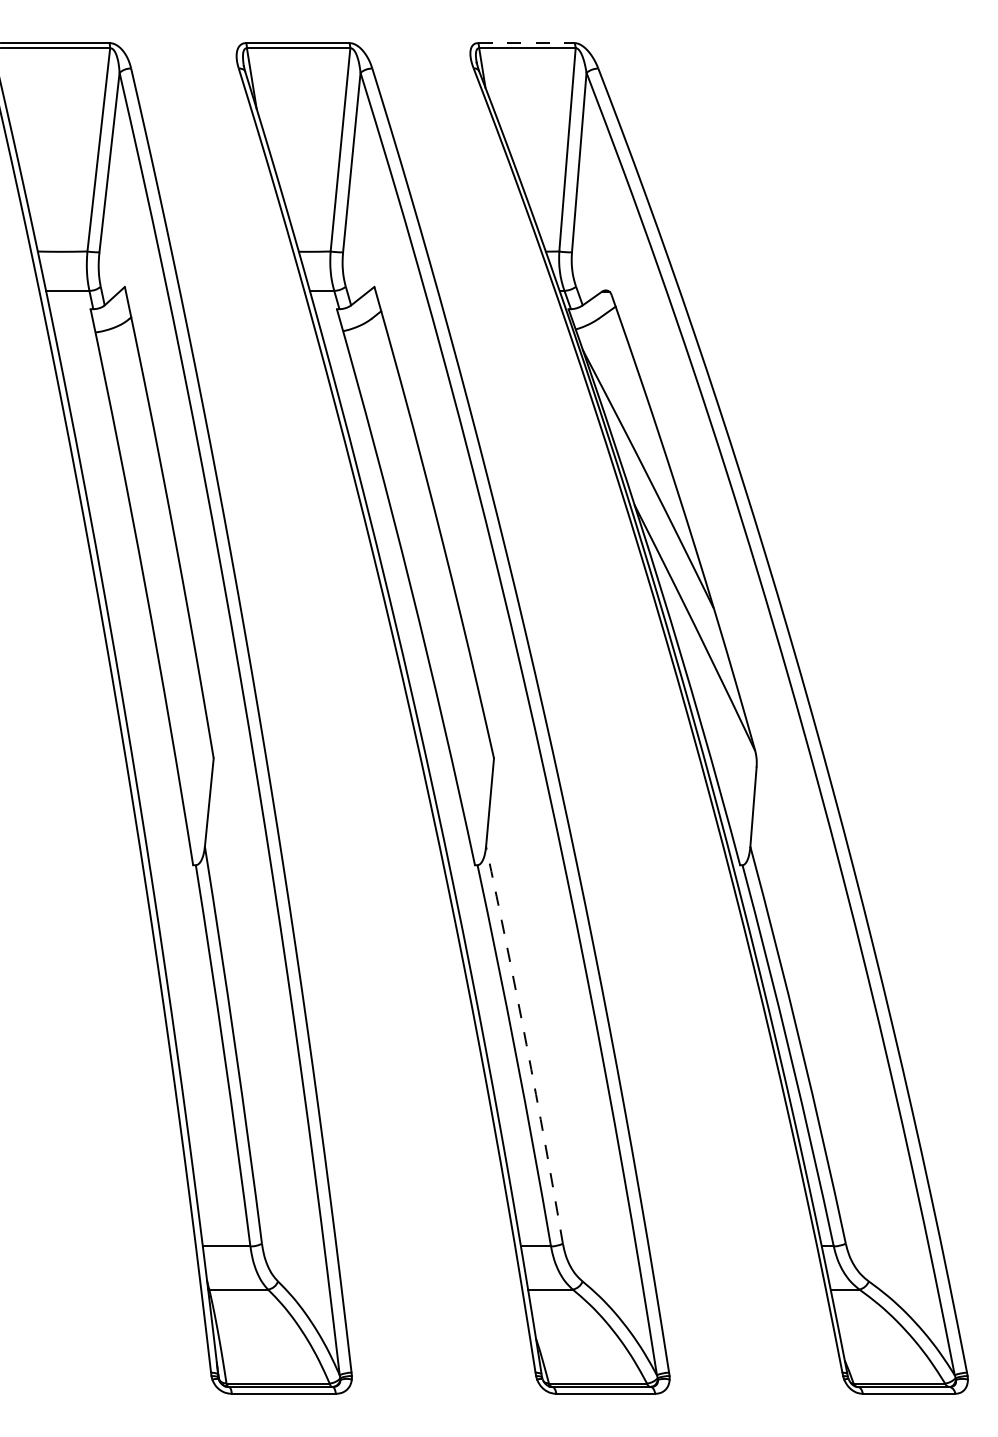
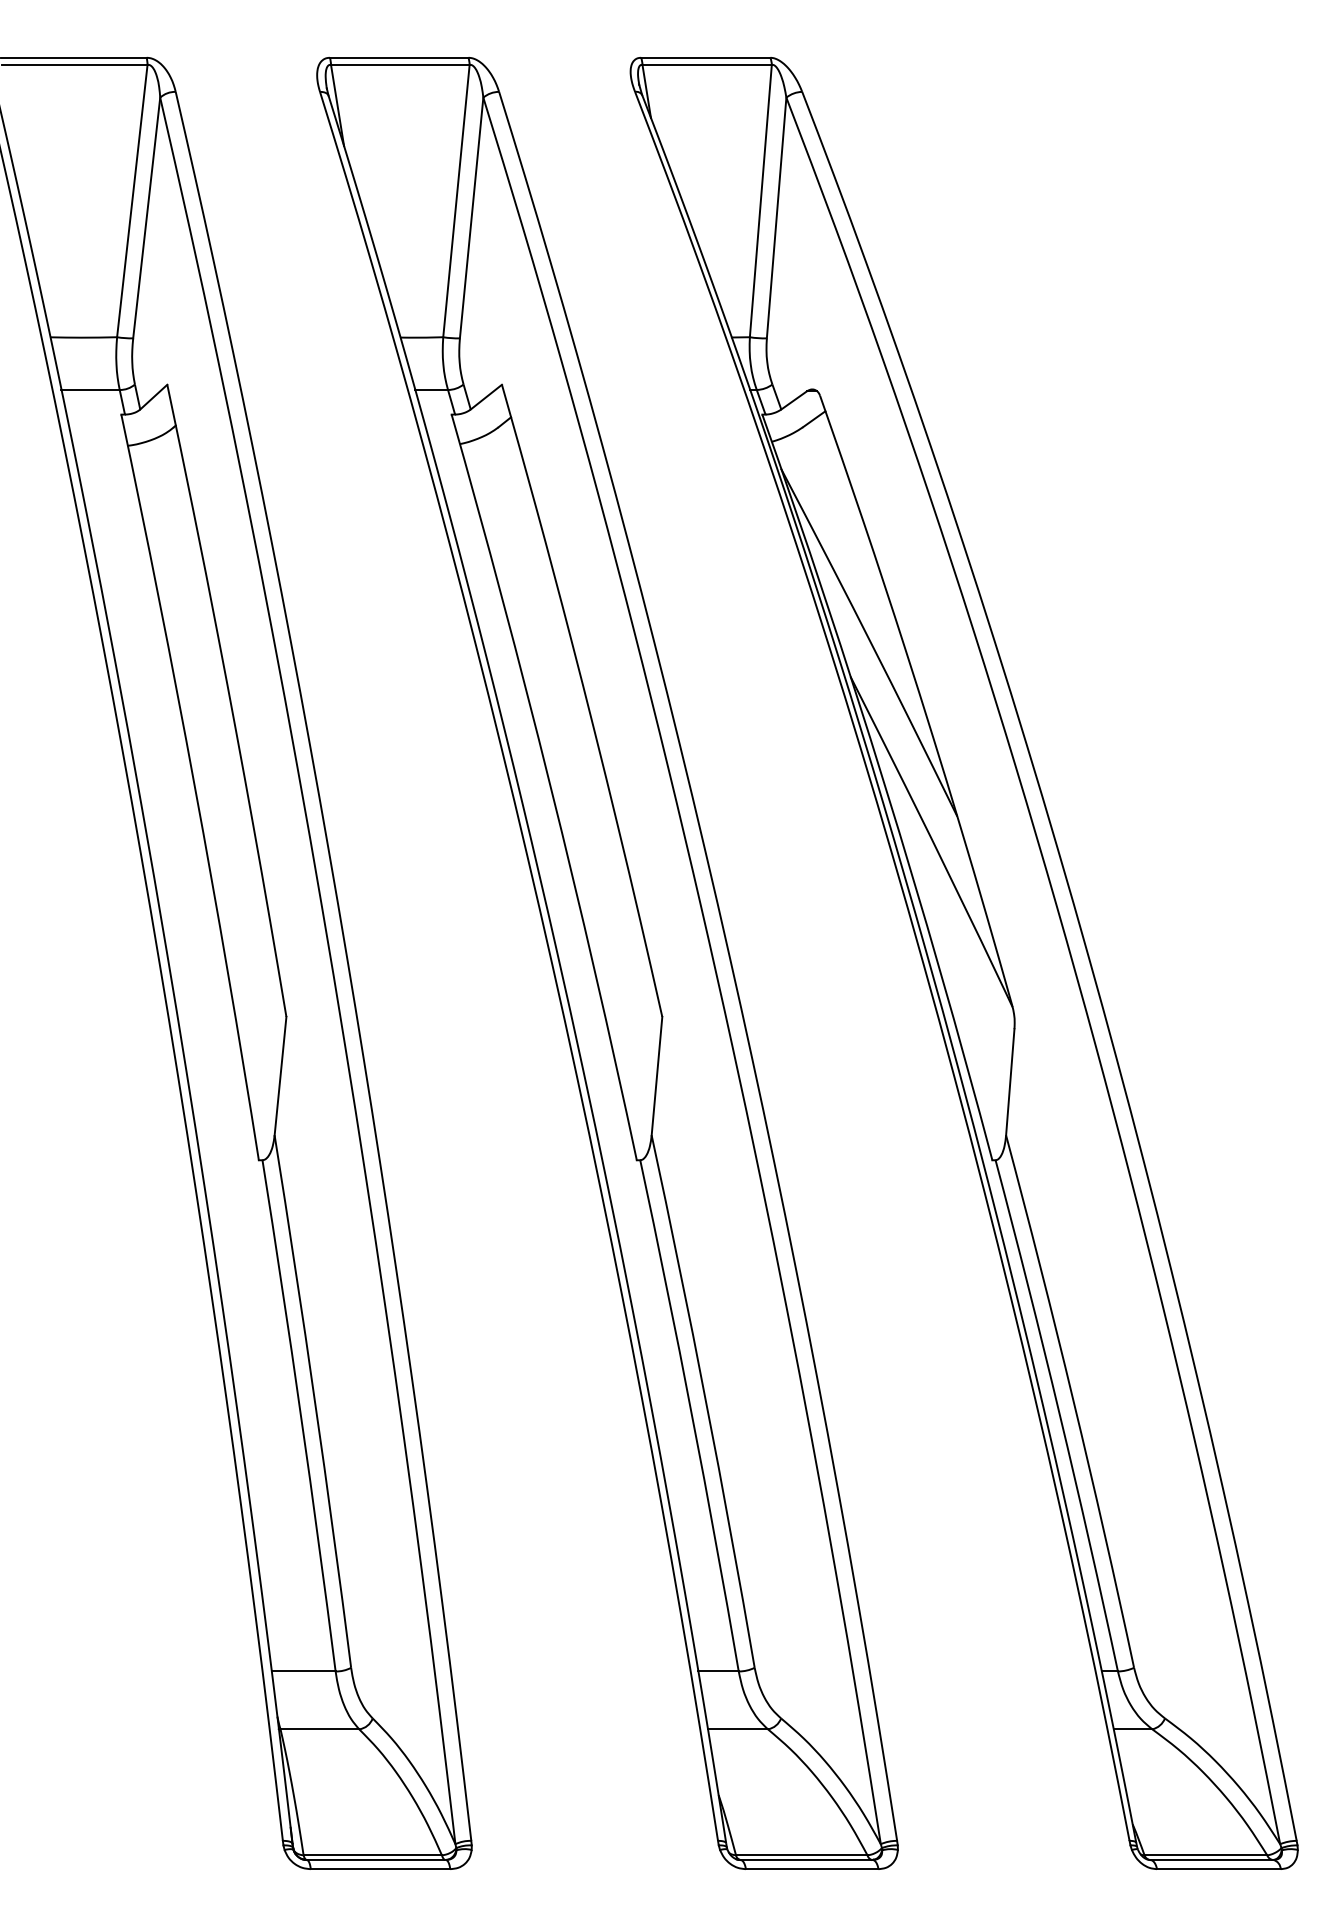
line: (526, 42) -> (705, 57), dashed -> solid
arc: (526, 1045) -> (705, 1401), dashed -> solid

